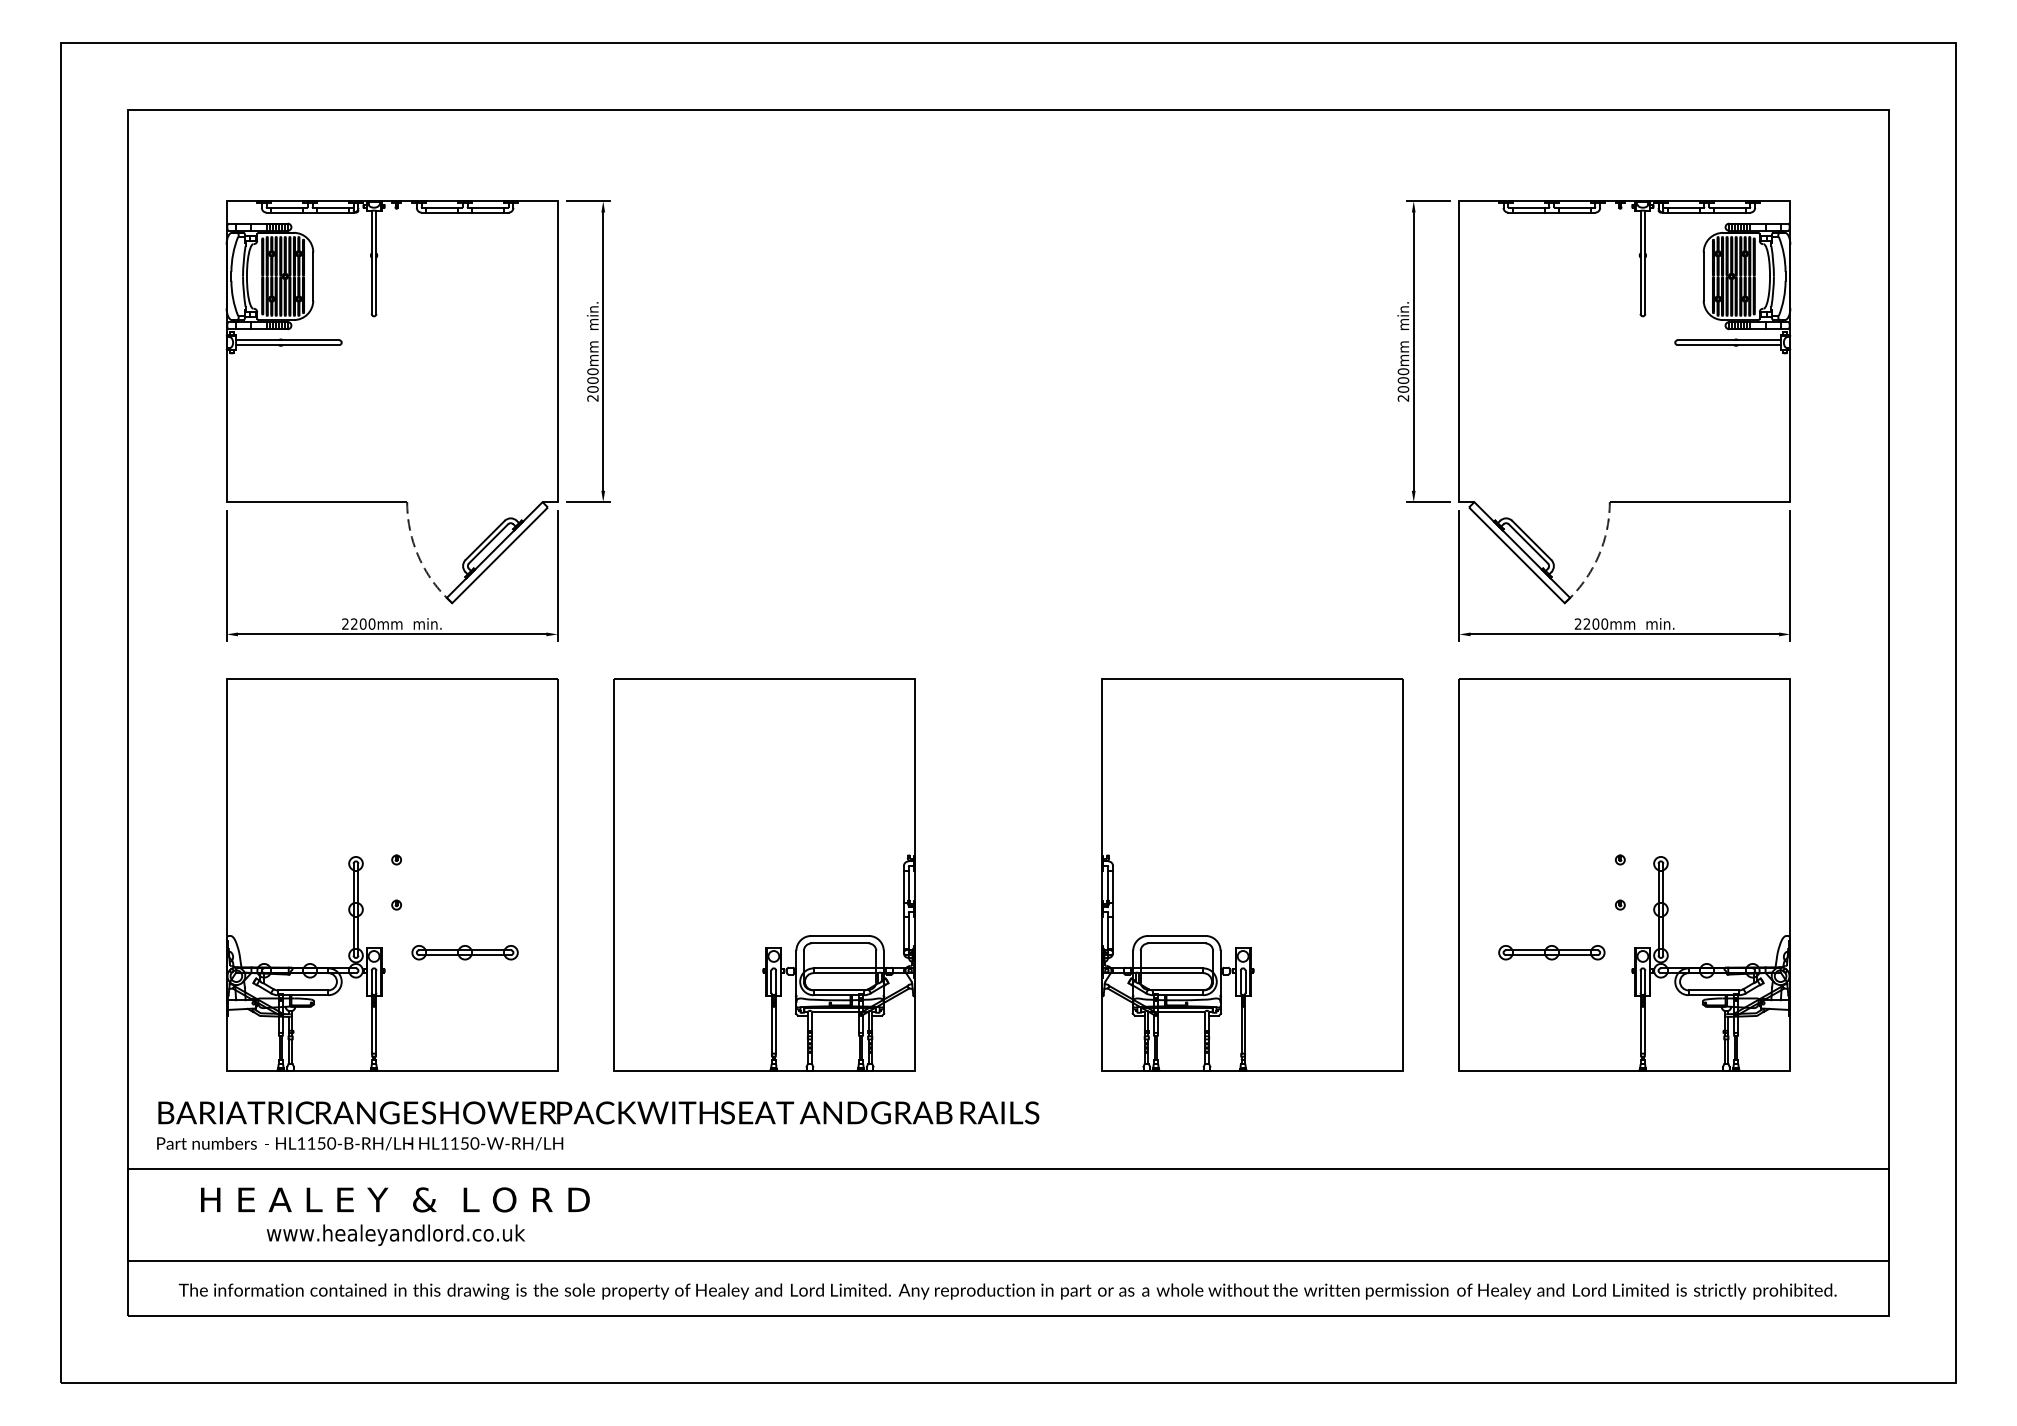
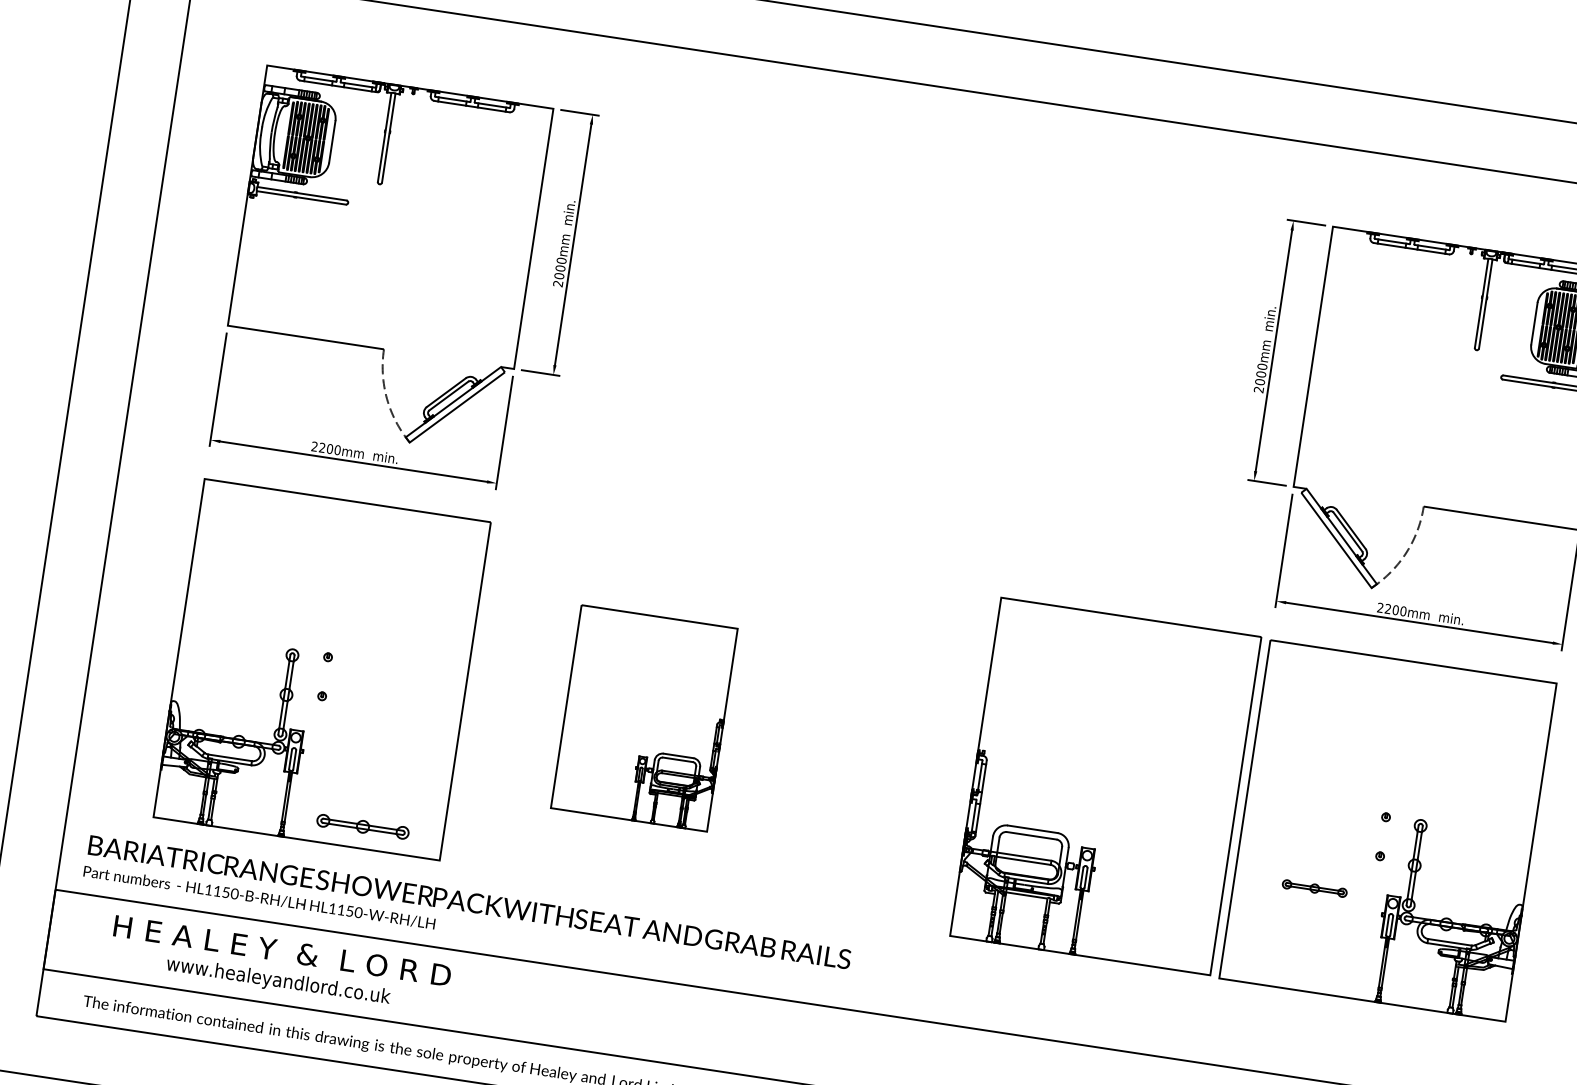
part: (764, 874) -> (644, 717), size x0.6
part: (1252, 874) -> (1106, 786), moved
part: (464, 952) -> (362, 826), moved
part: (1551, 952) -> (1314, 888), size x0.7

